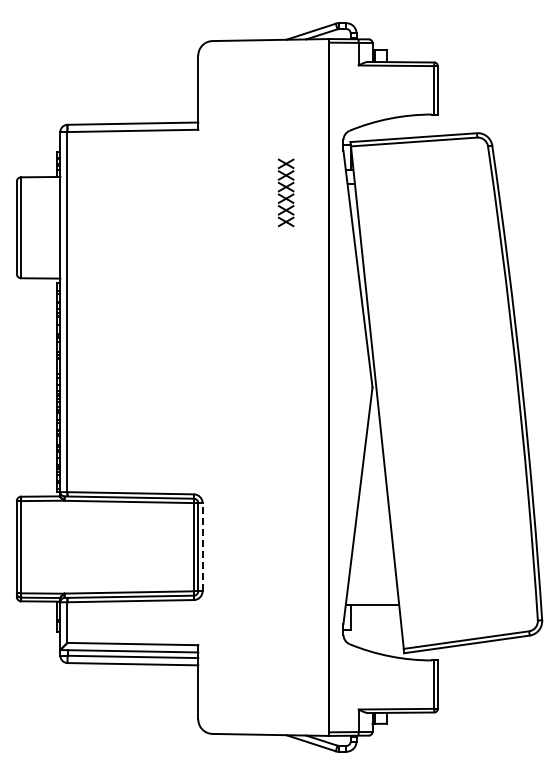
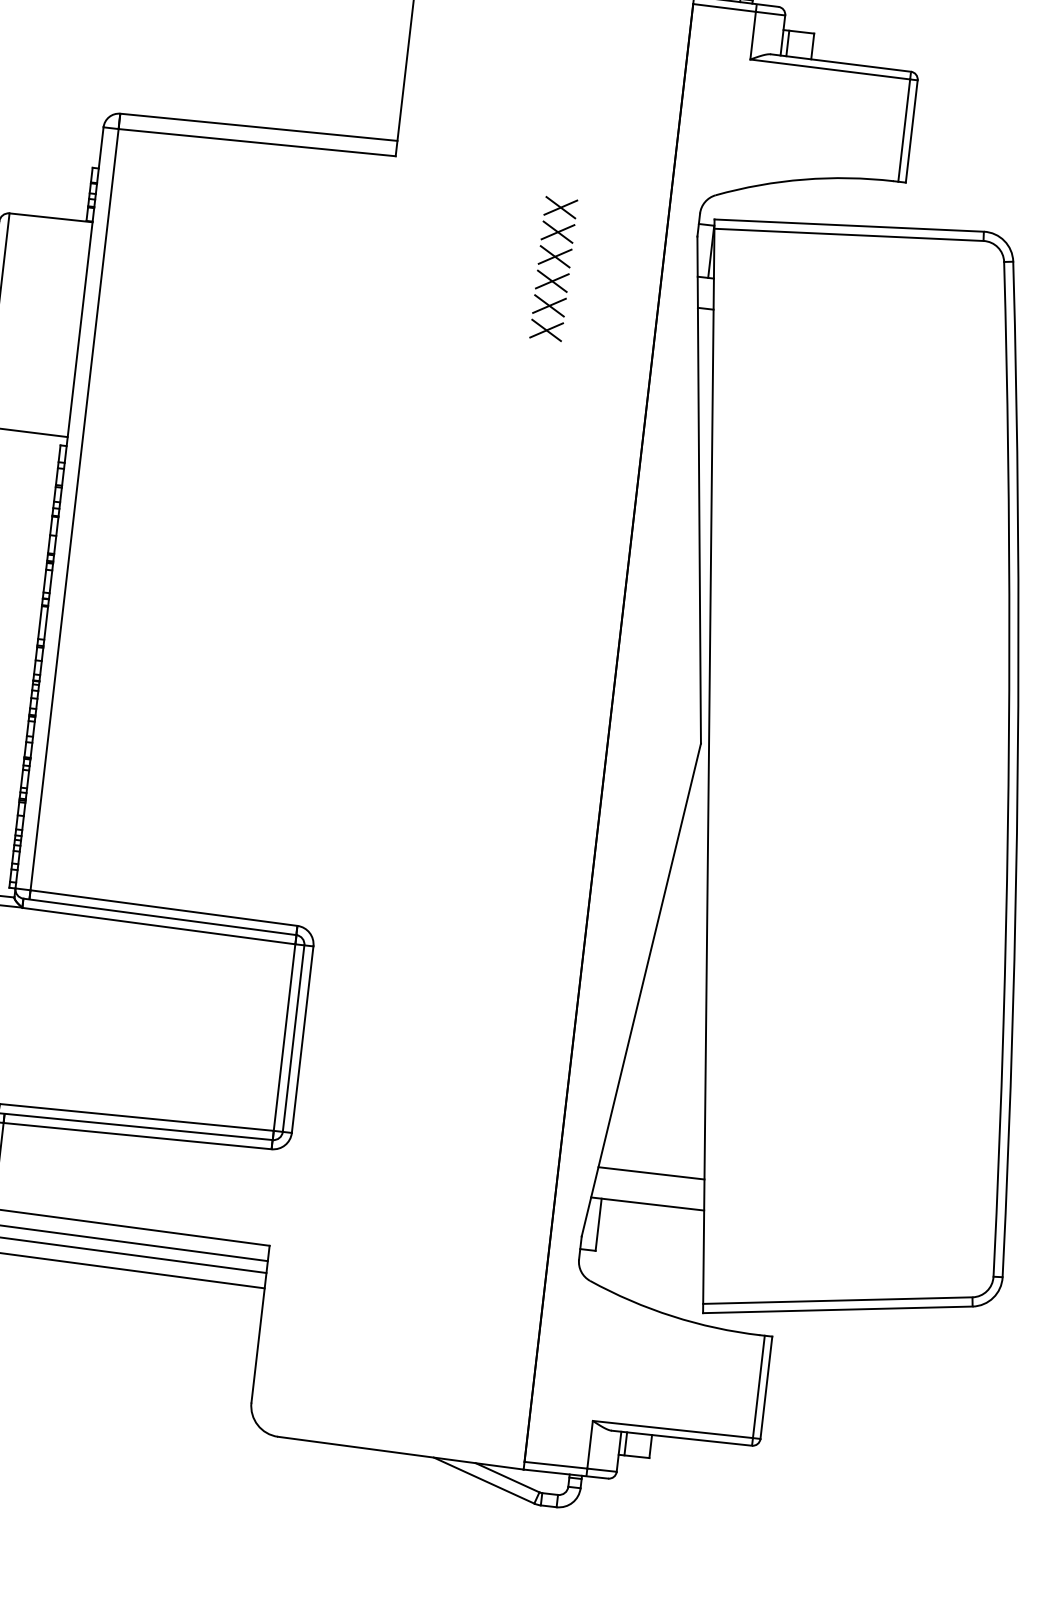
part: (285, 192) -> (552, 268), moved
line: (202, 546) -> (302, 1038), dashed -> solid
line: (372, 590) -> (651, 1172), added

